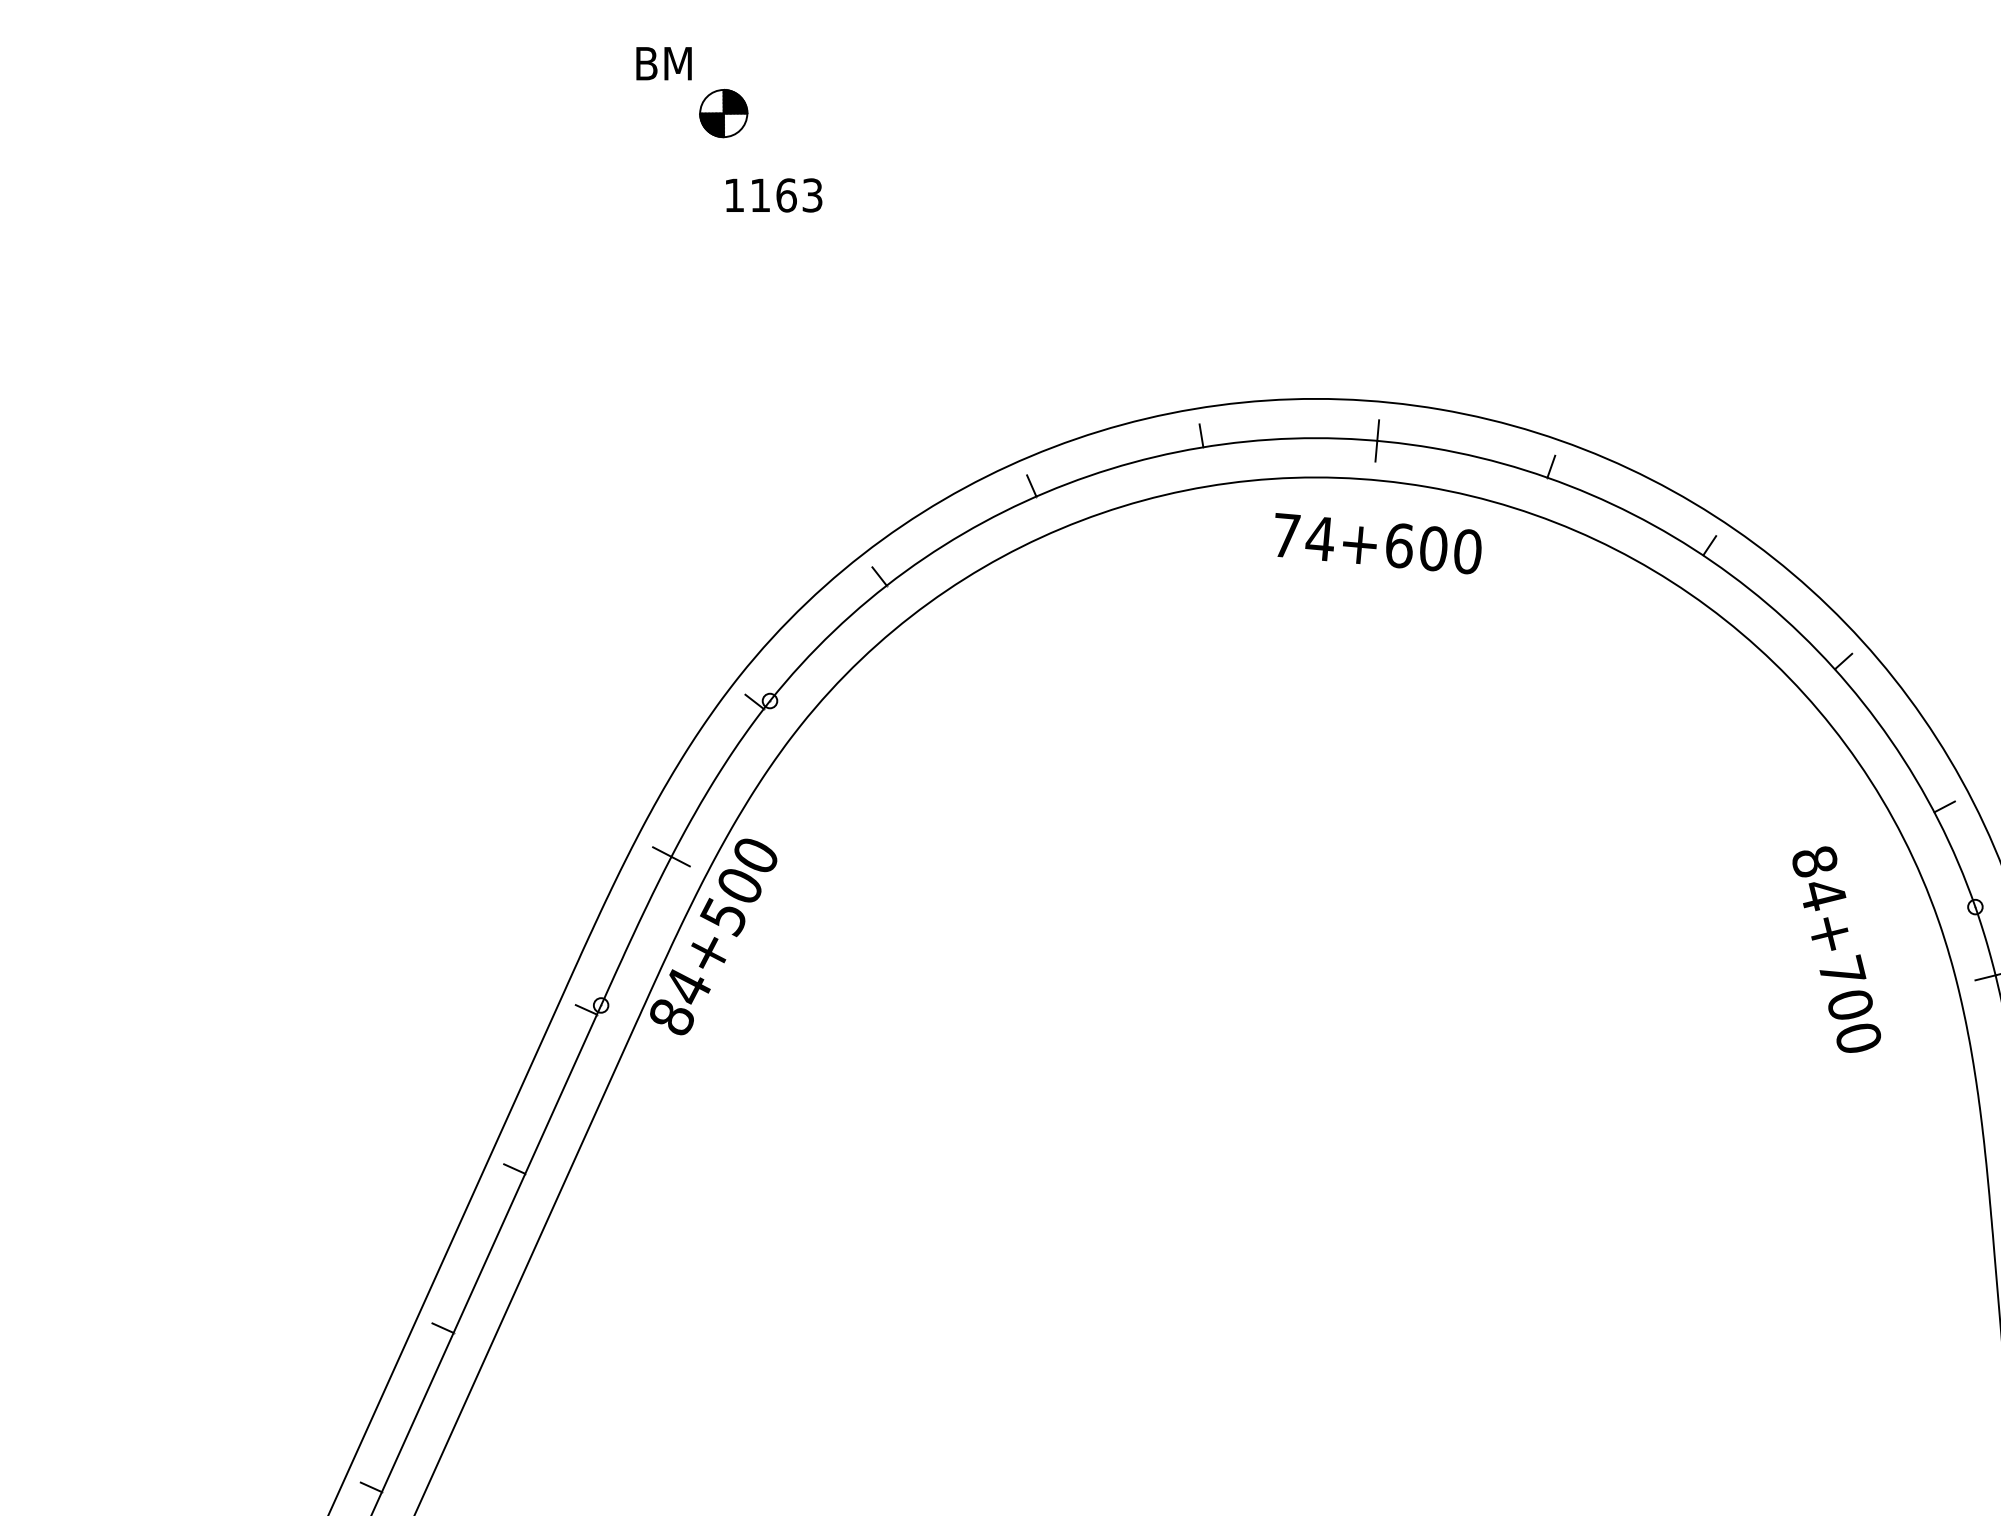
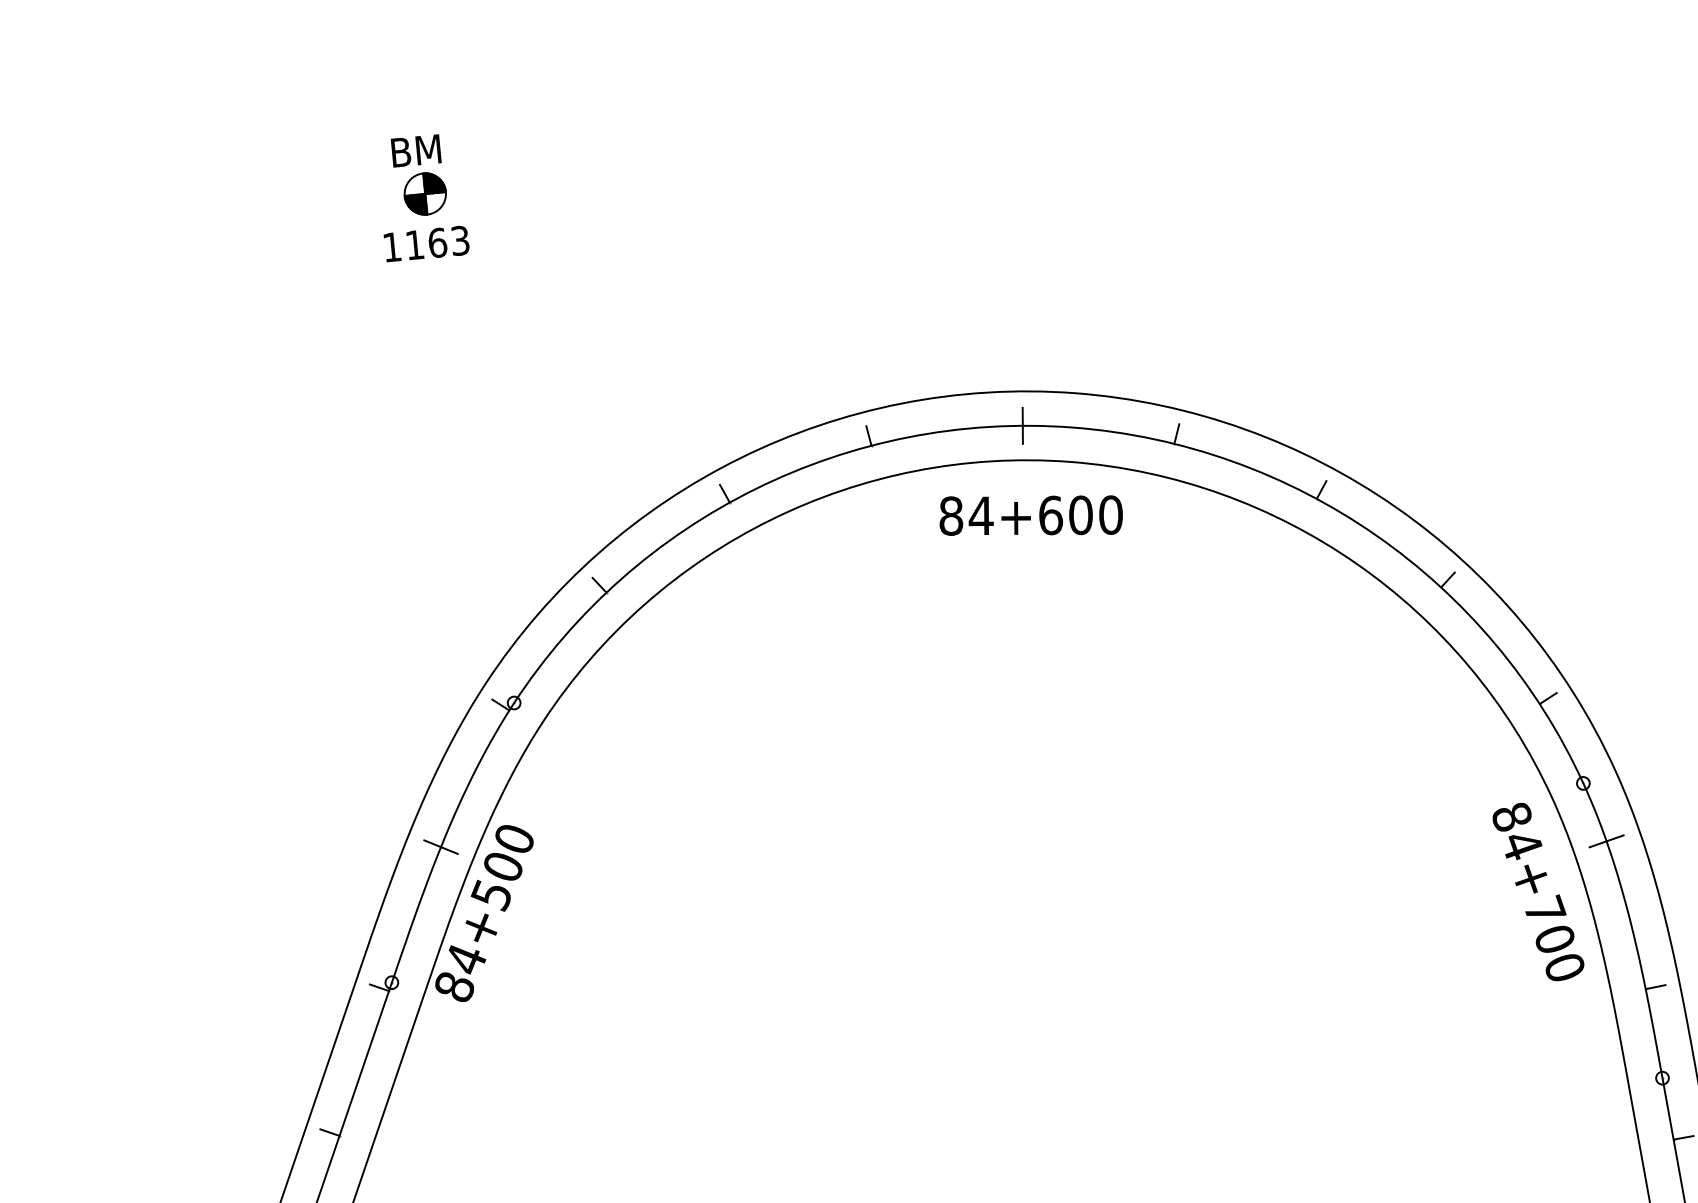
text: (663, 63) -> (415, 150), moved
text: (774, 195) -> (427, 243), moved
text: (1286, 535) -> (951, 515), 74+600 -> 84+600
text: (1836, 949) -> (1538, 891), moved

